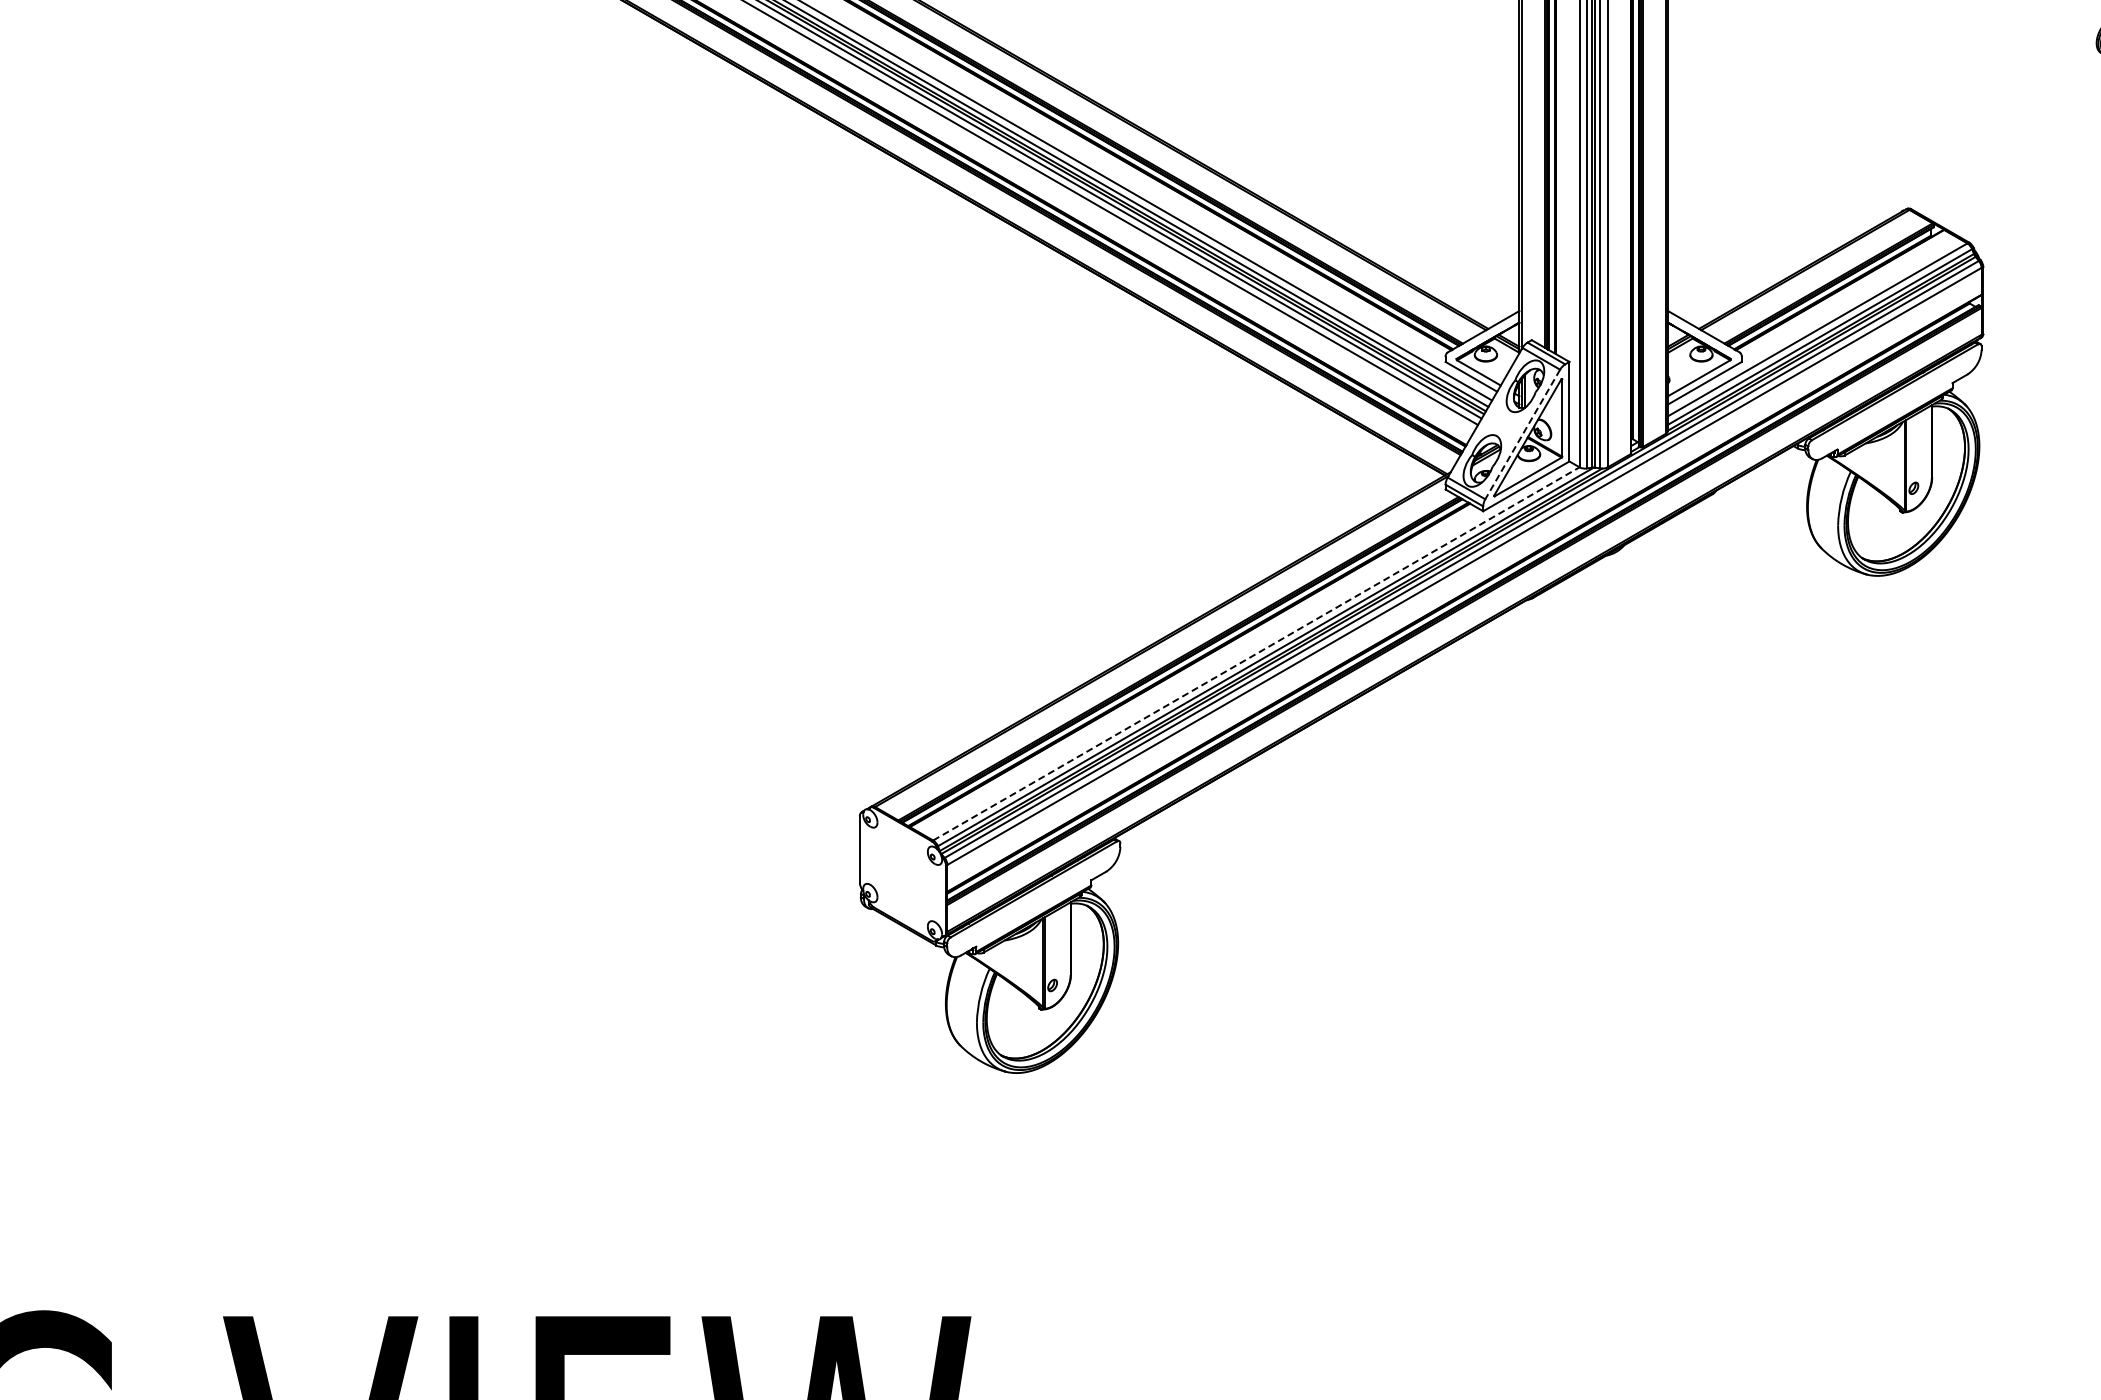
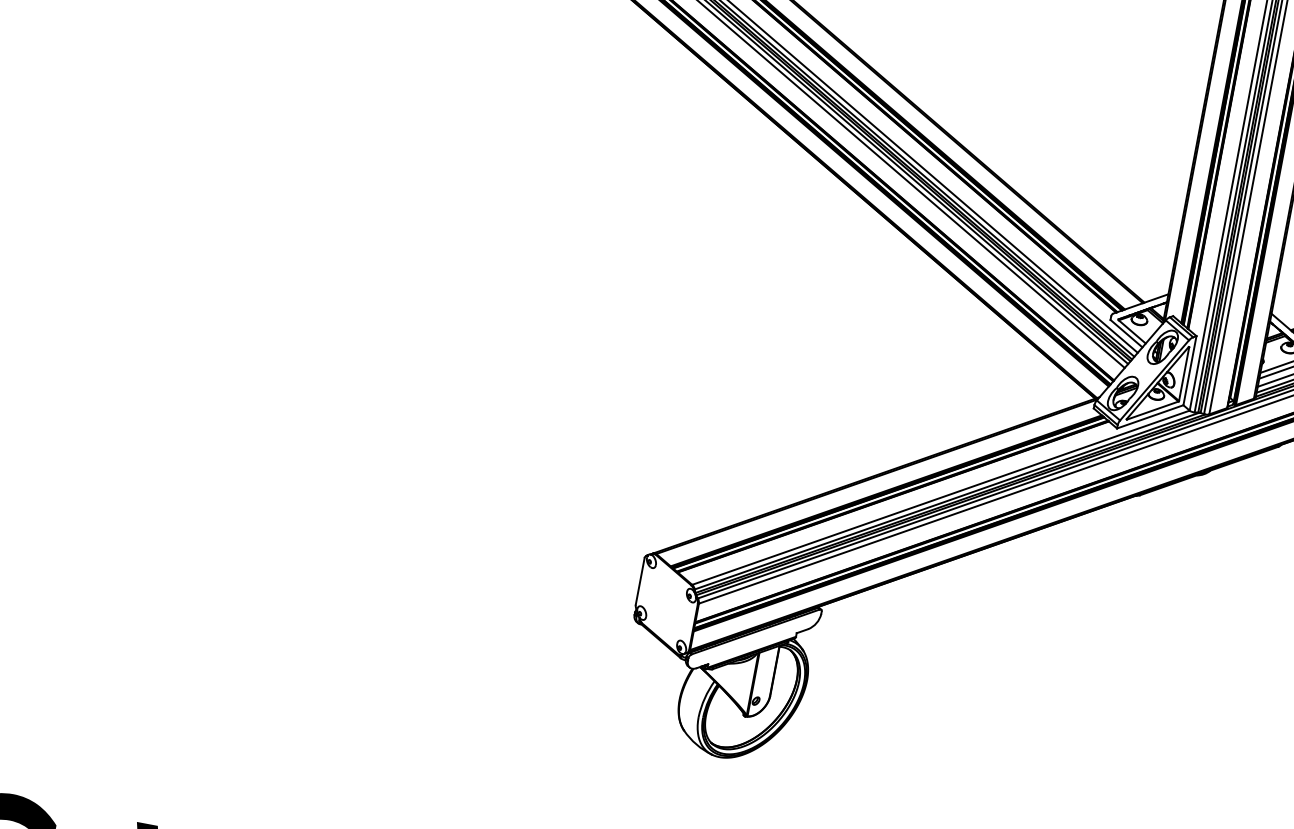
line: (1522, 434) -> (1154, 380), dashed -> solid
line: (1256, 653) -> (941, 497), dashed -> solid

